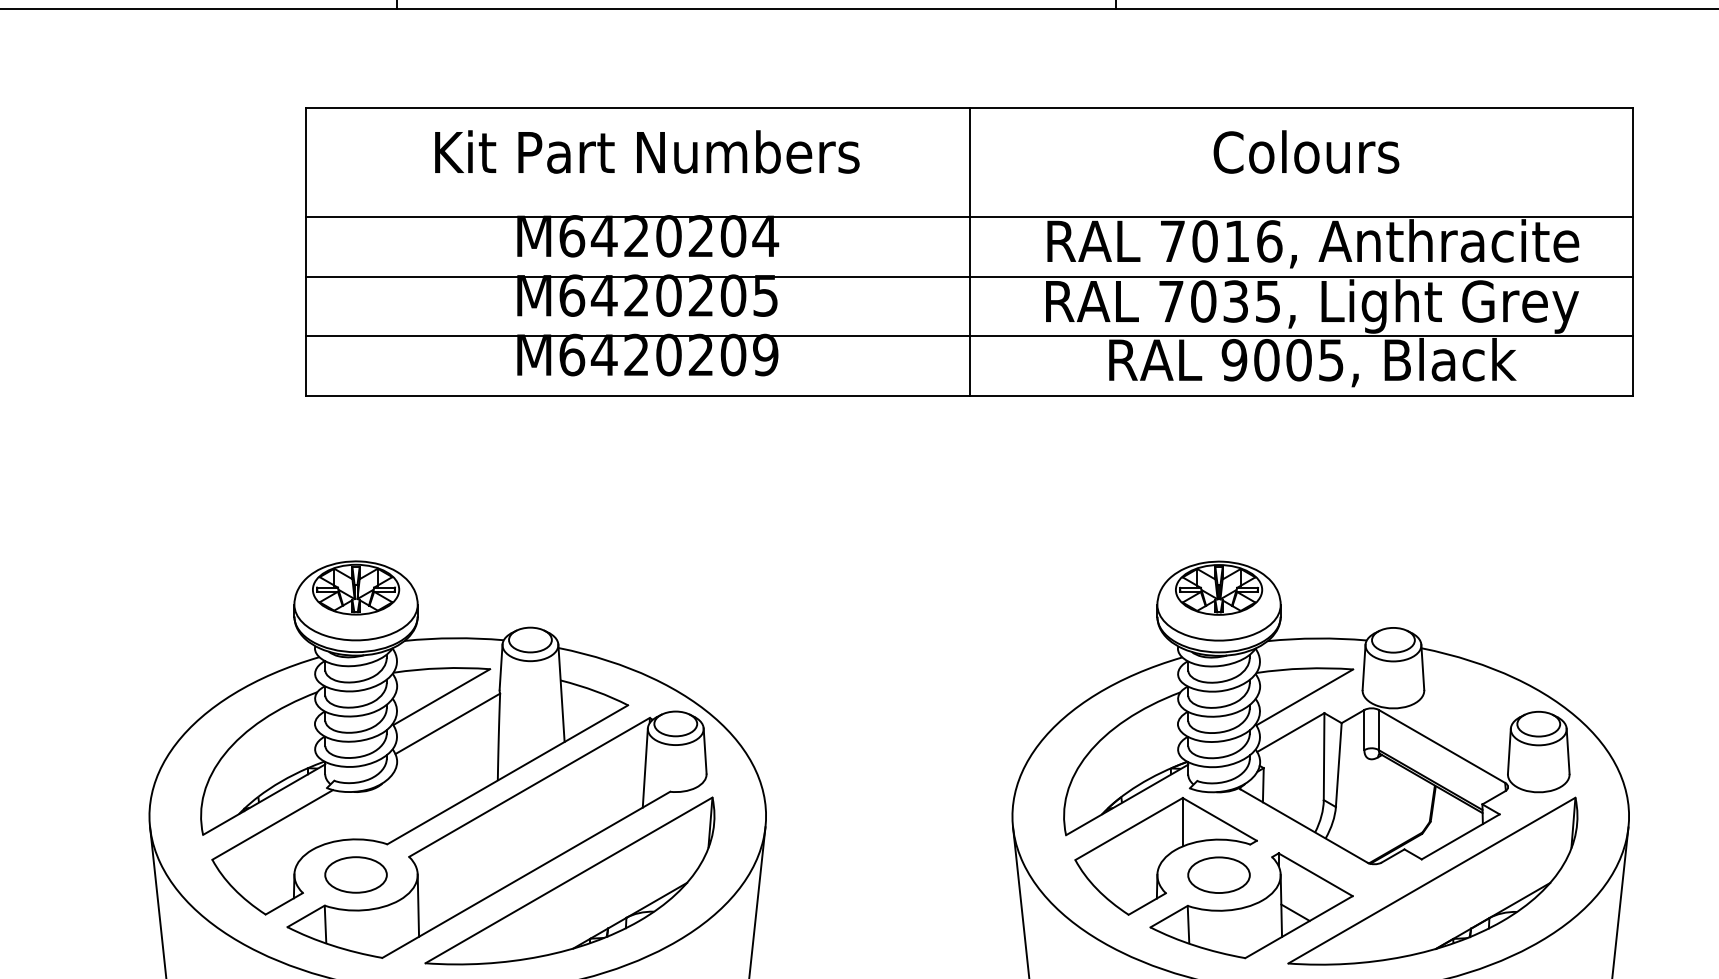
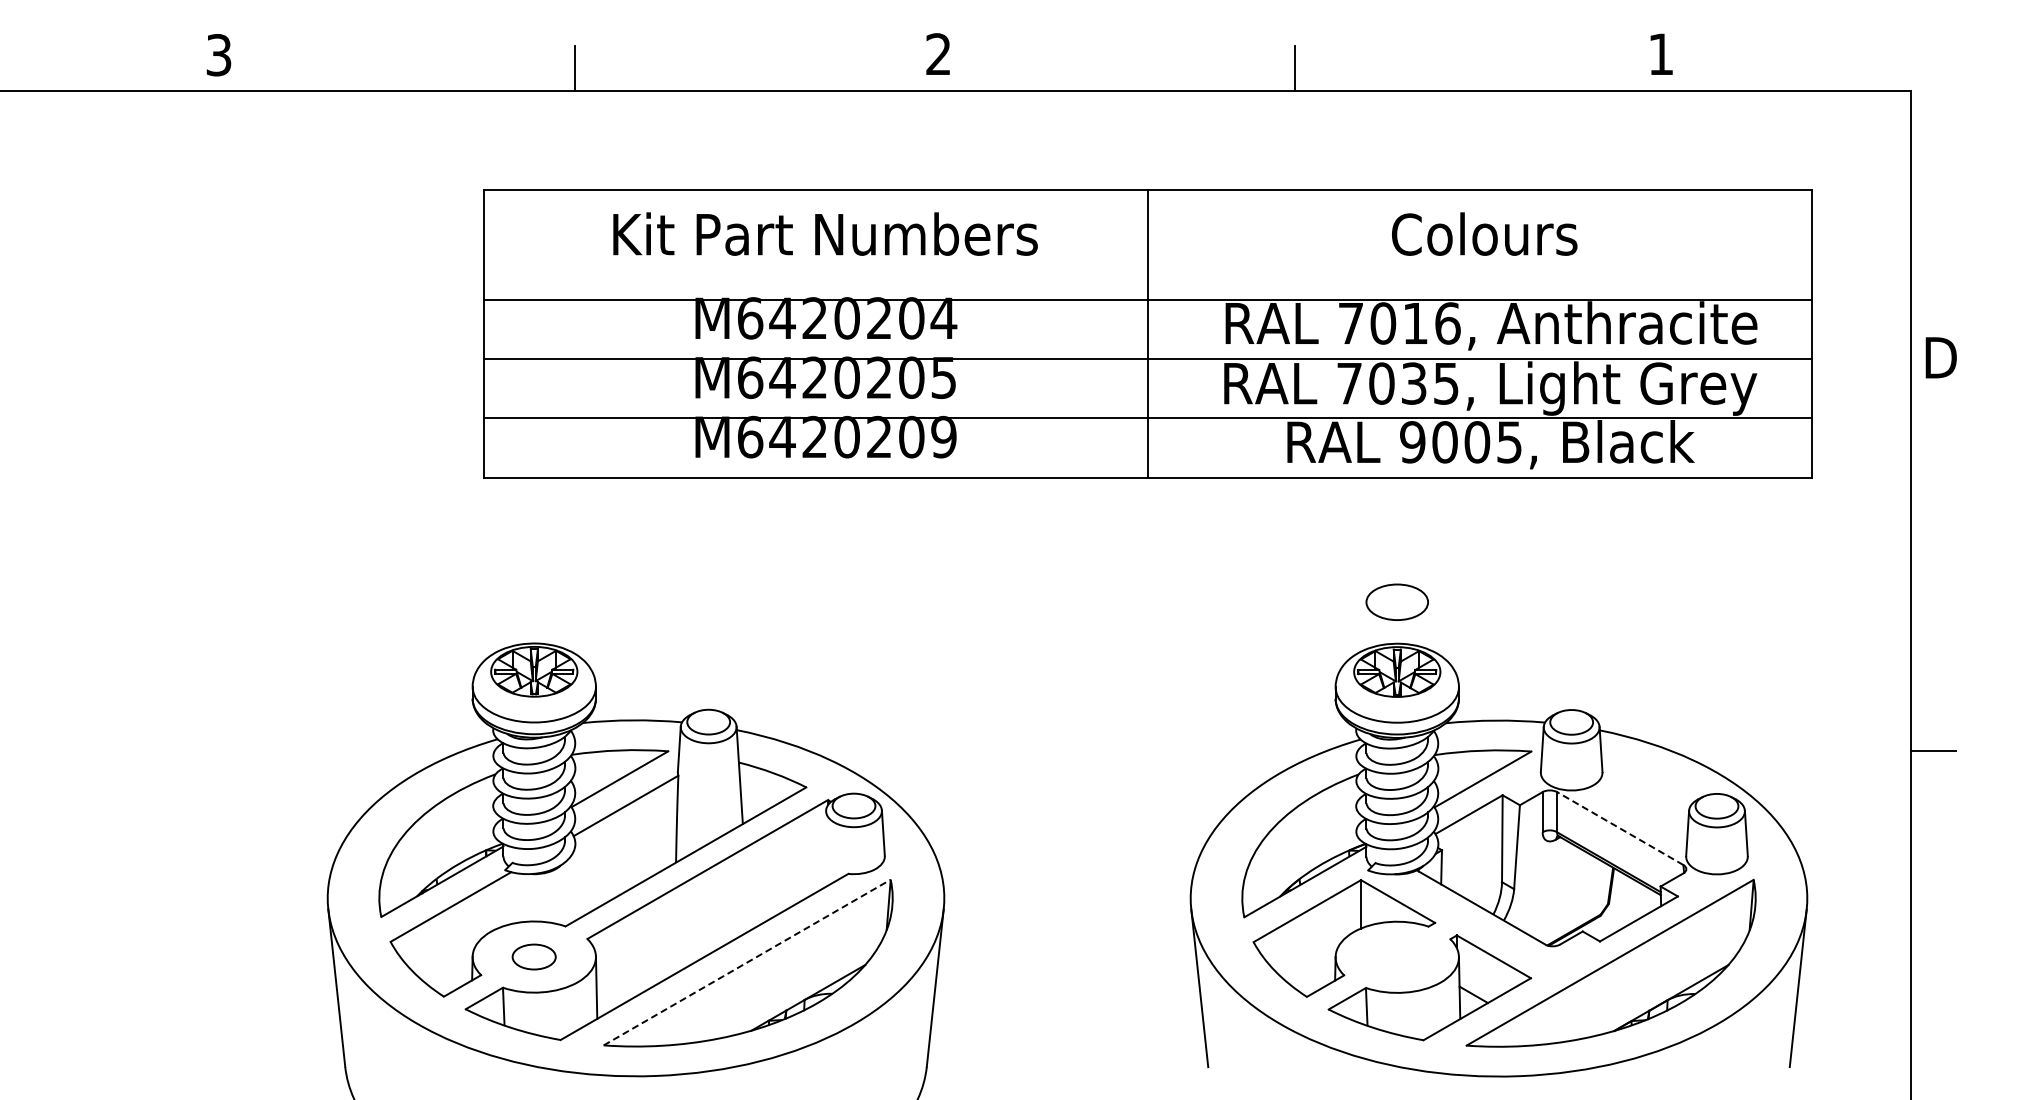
line: (1442, 746) -> (1620, 828), solid -> dashed
line: (645, 767) -> (823, 849), removed
part: (355, 874) -> (533, 956), size x0.7
part: (1218, 874) -> (1396, 601), moved
line: (569, 880) -> (747, 962), solid -> dashed

